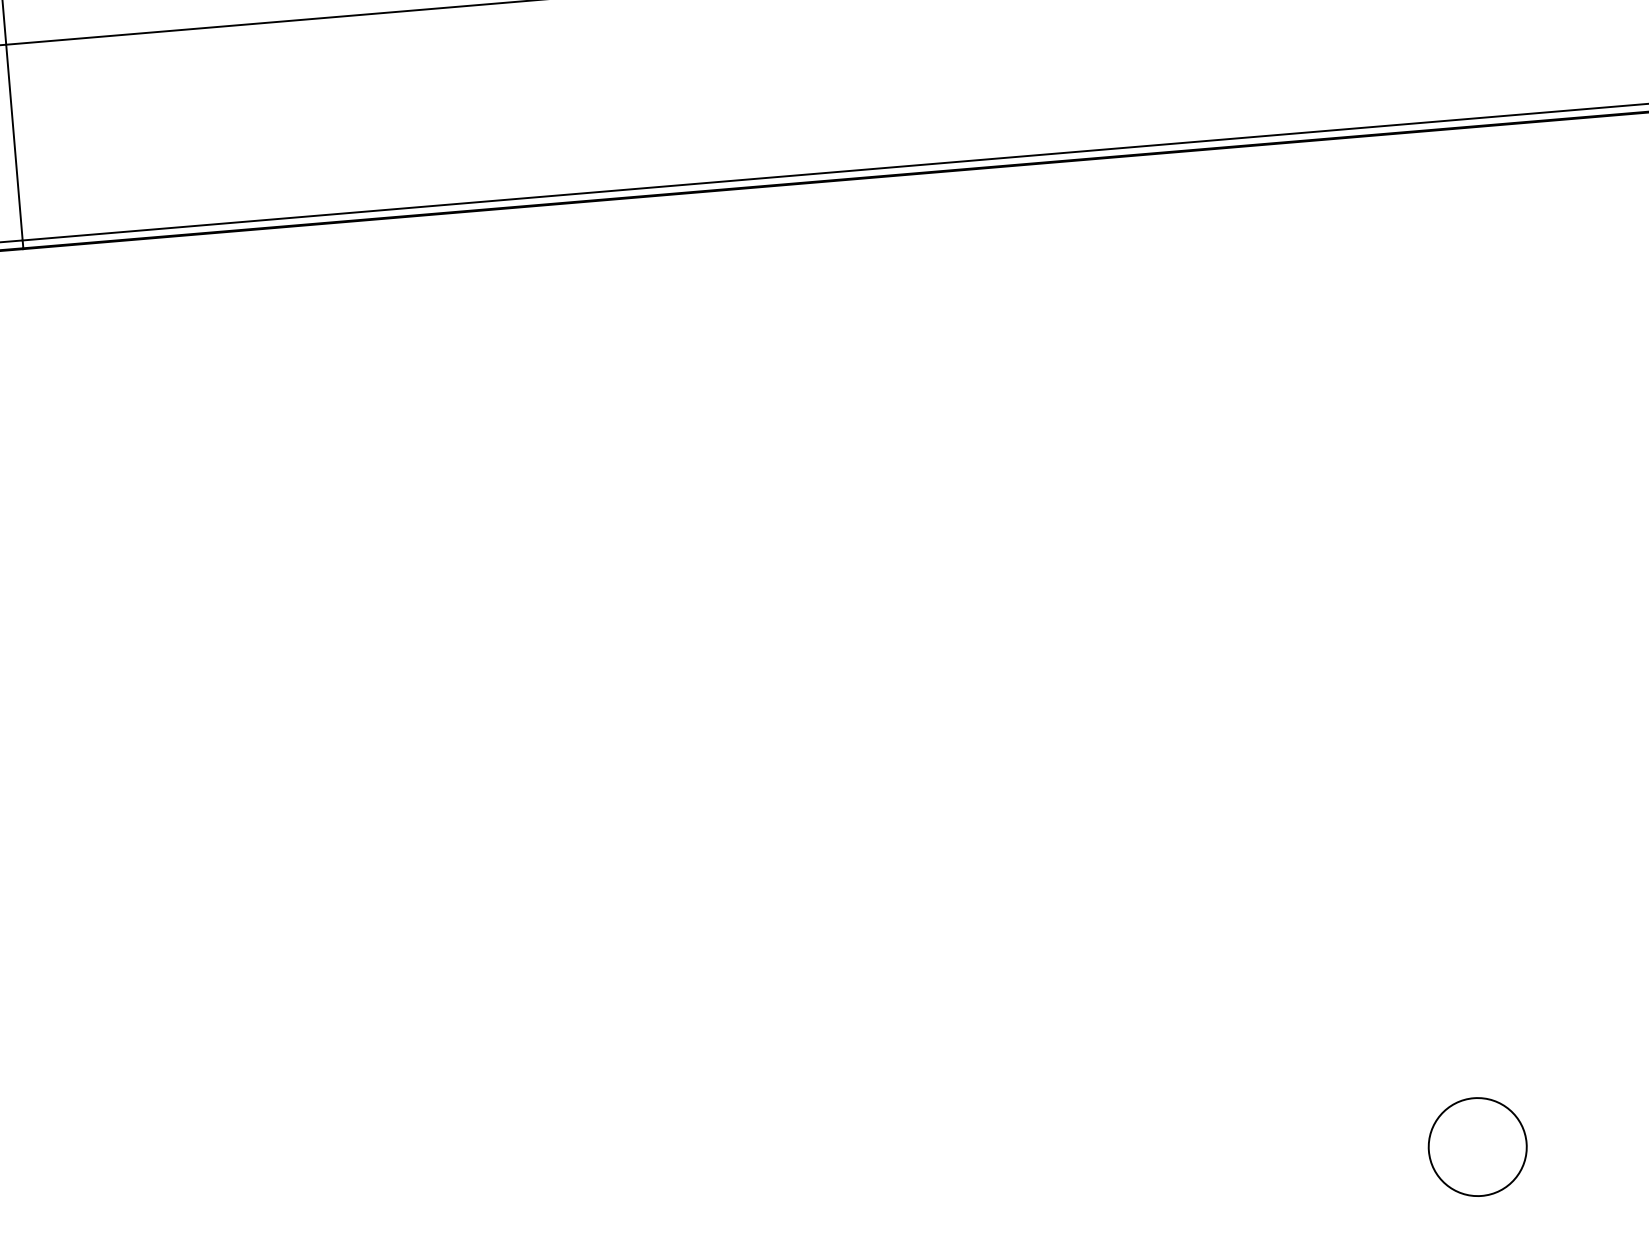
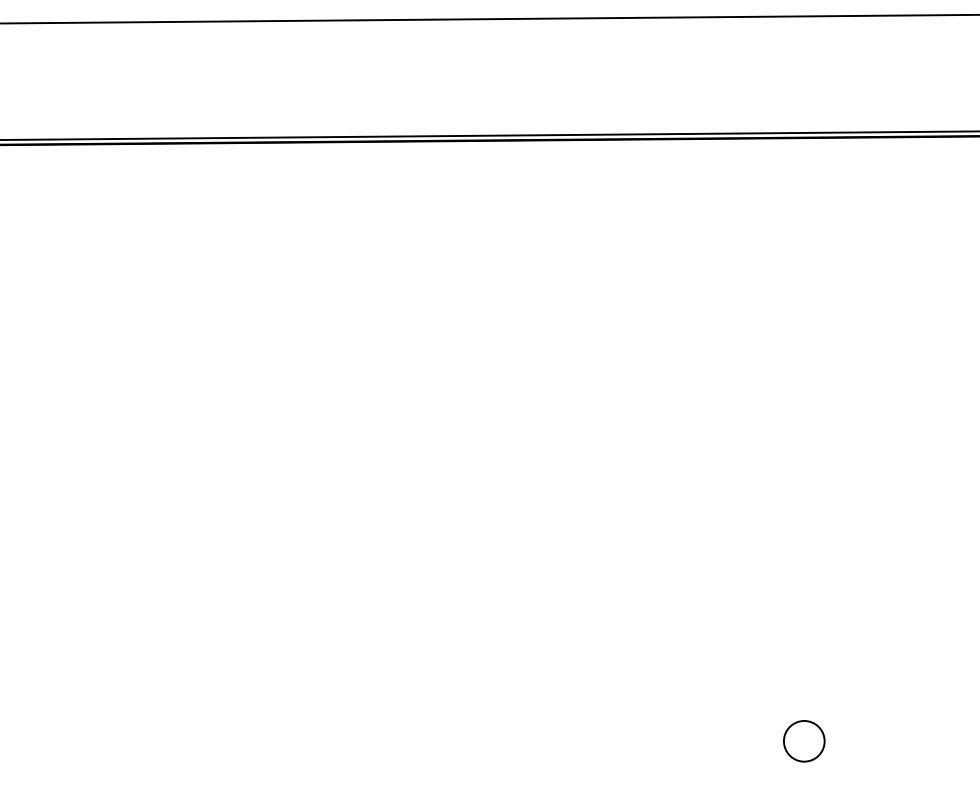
circle: (1478, 1147) -> (804, 741), size x0.7

